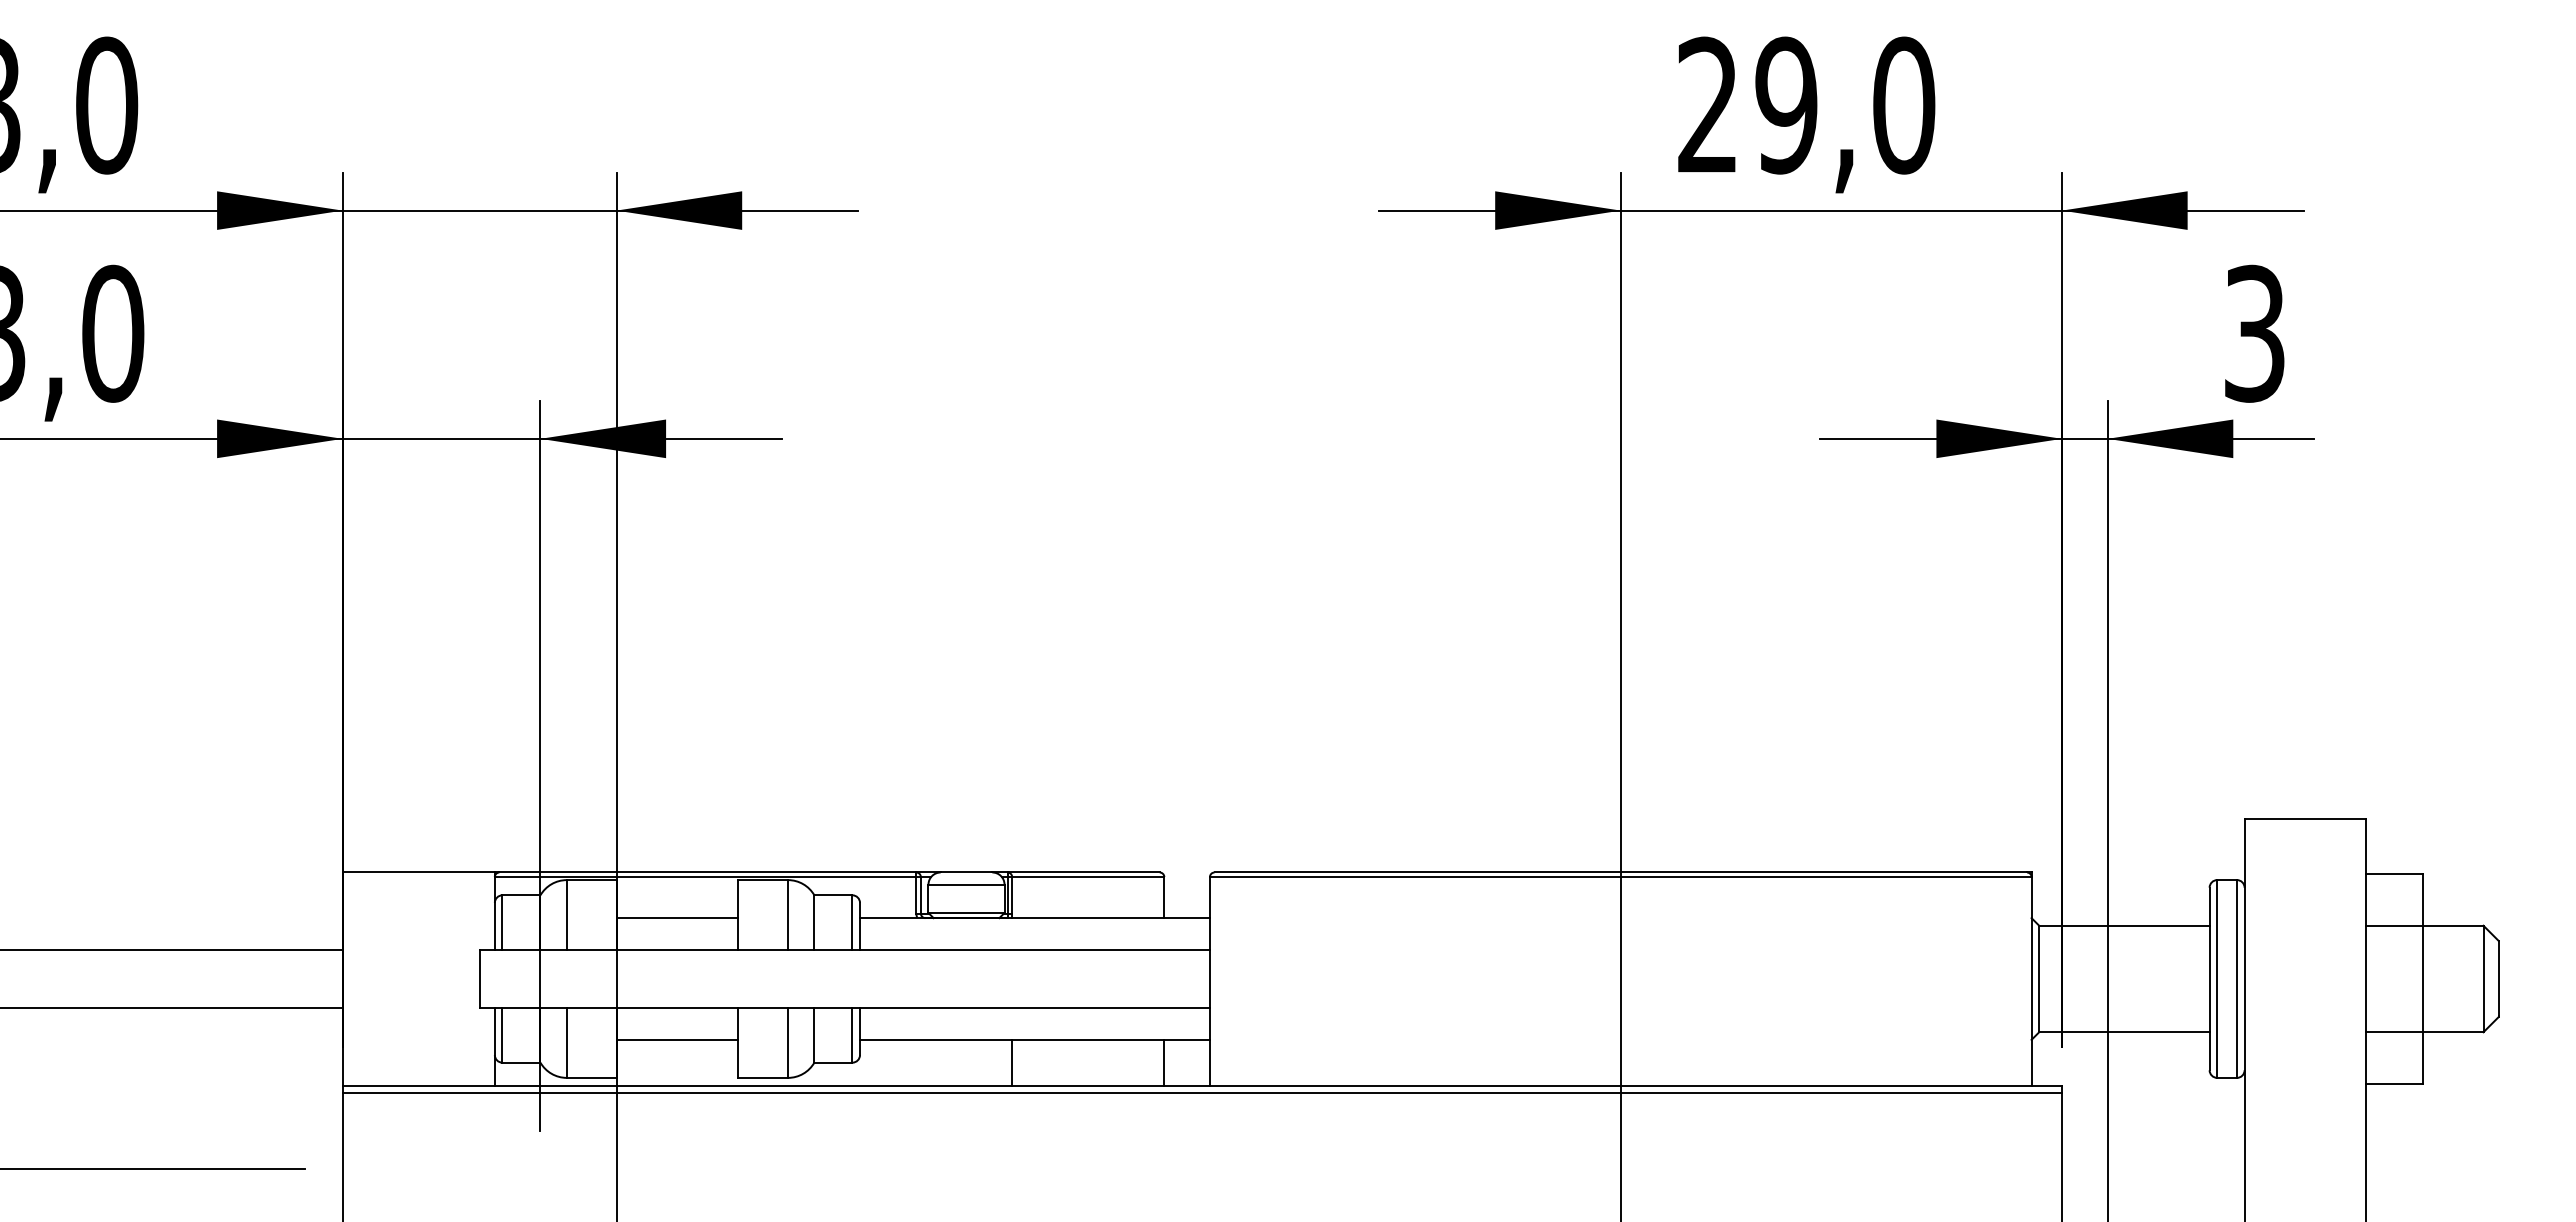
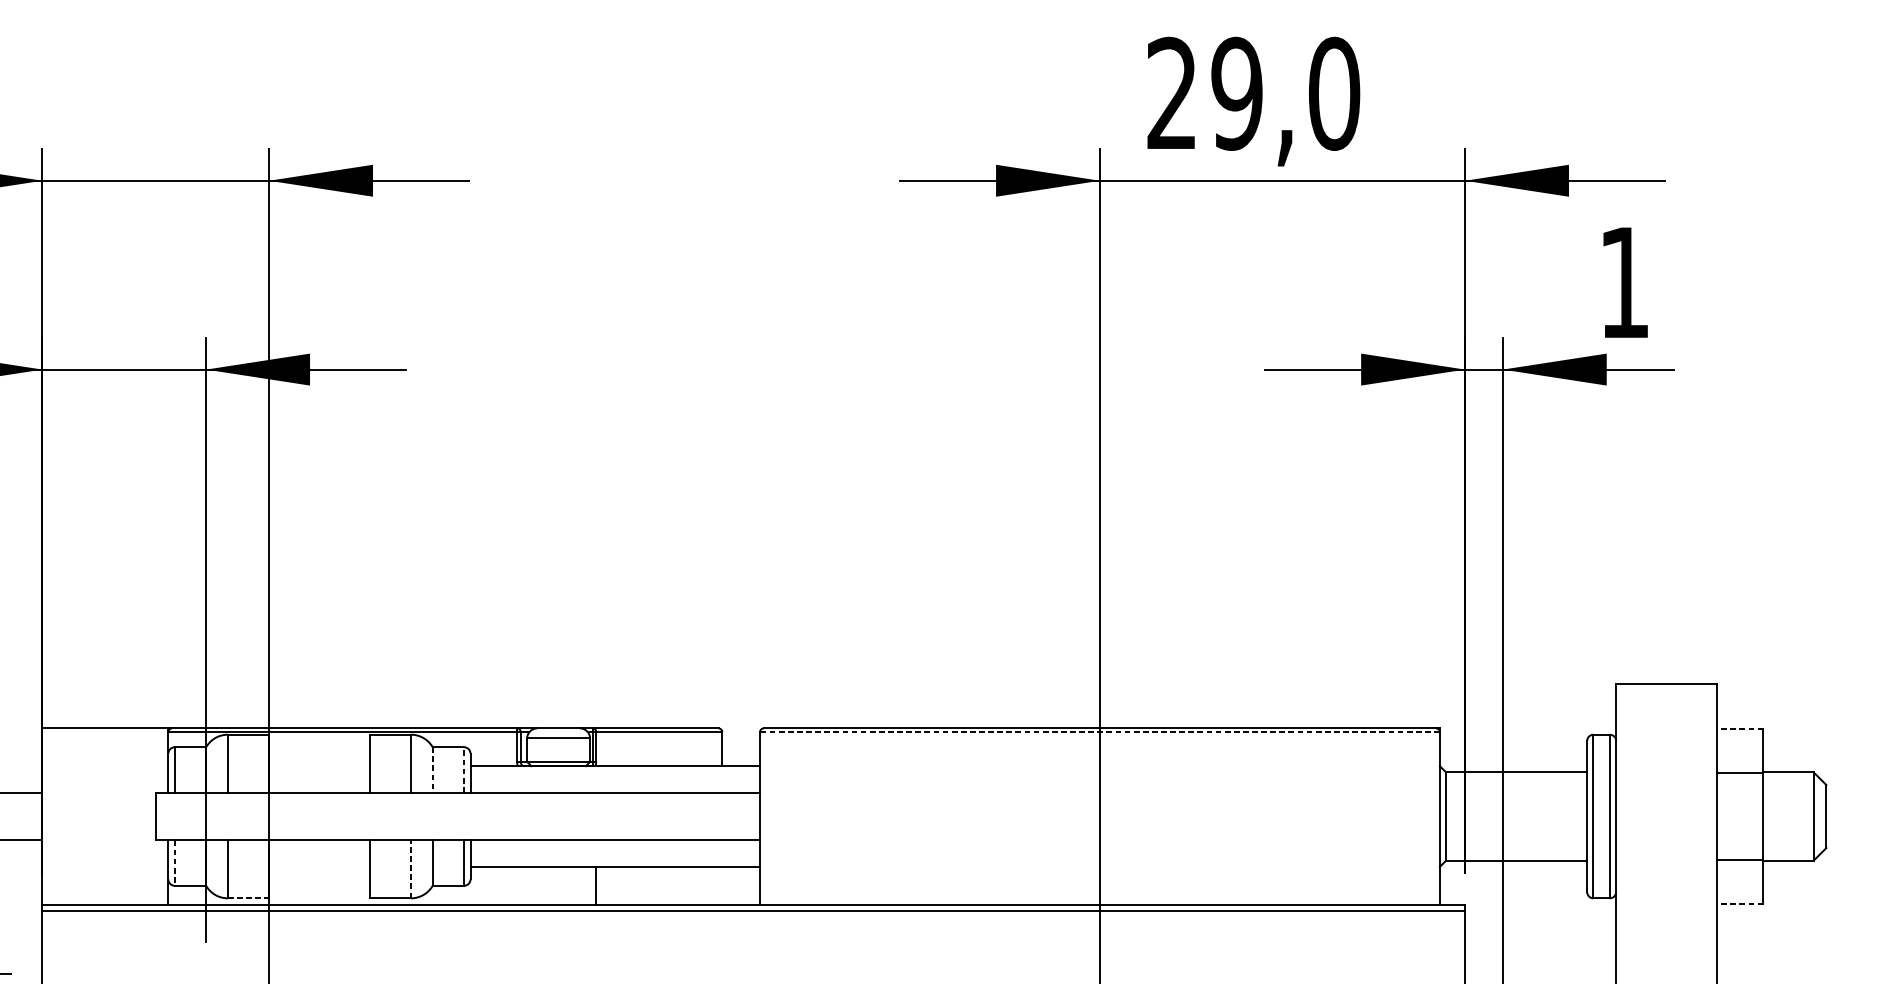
text: (2254, 333) -> (1624, 282), 3 -> 1
line: (2394, 873) -> (1740, 729), solid -> dashed
line: (1620, 877) -> (1099, 732), solid -> dashed
line: (677, 918) -> (319, 766), removed
line: (852, 922) -> (464, 769), solid -> dashed
line: (814, 923) -> (432, 770), solid -> dashed
line: (502, 1035) -> (174, 863), solid -> dashed
line: (677, 1039) -> (319, 866), removed
line: (788, 1042) -> (411, 869), solid -> dashed
line: (1164, 1062) -> (722, 885), removed
line: (591, 1077) -> (248, 898), solid -> dashed
line: (2394, 1084) -> (1740, 903), solid -> dashed

